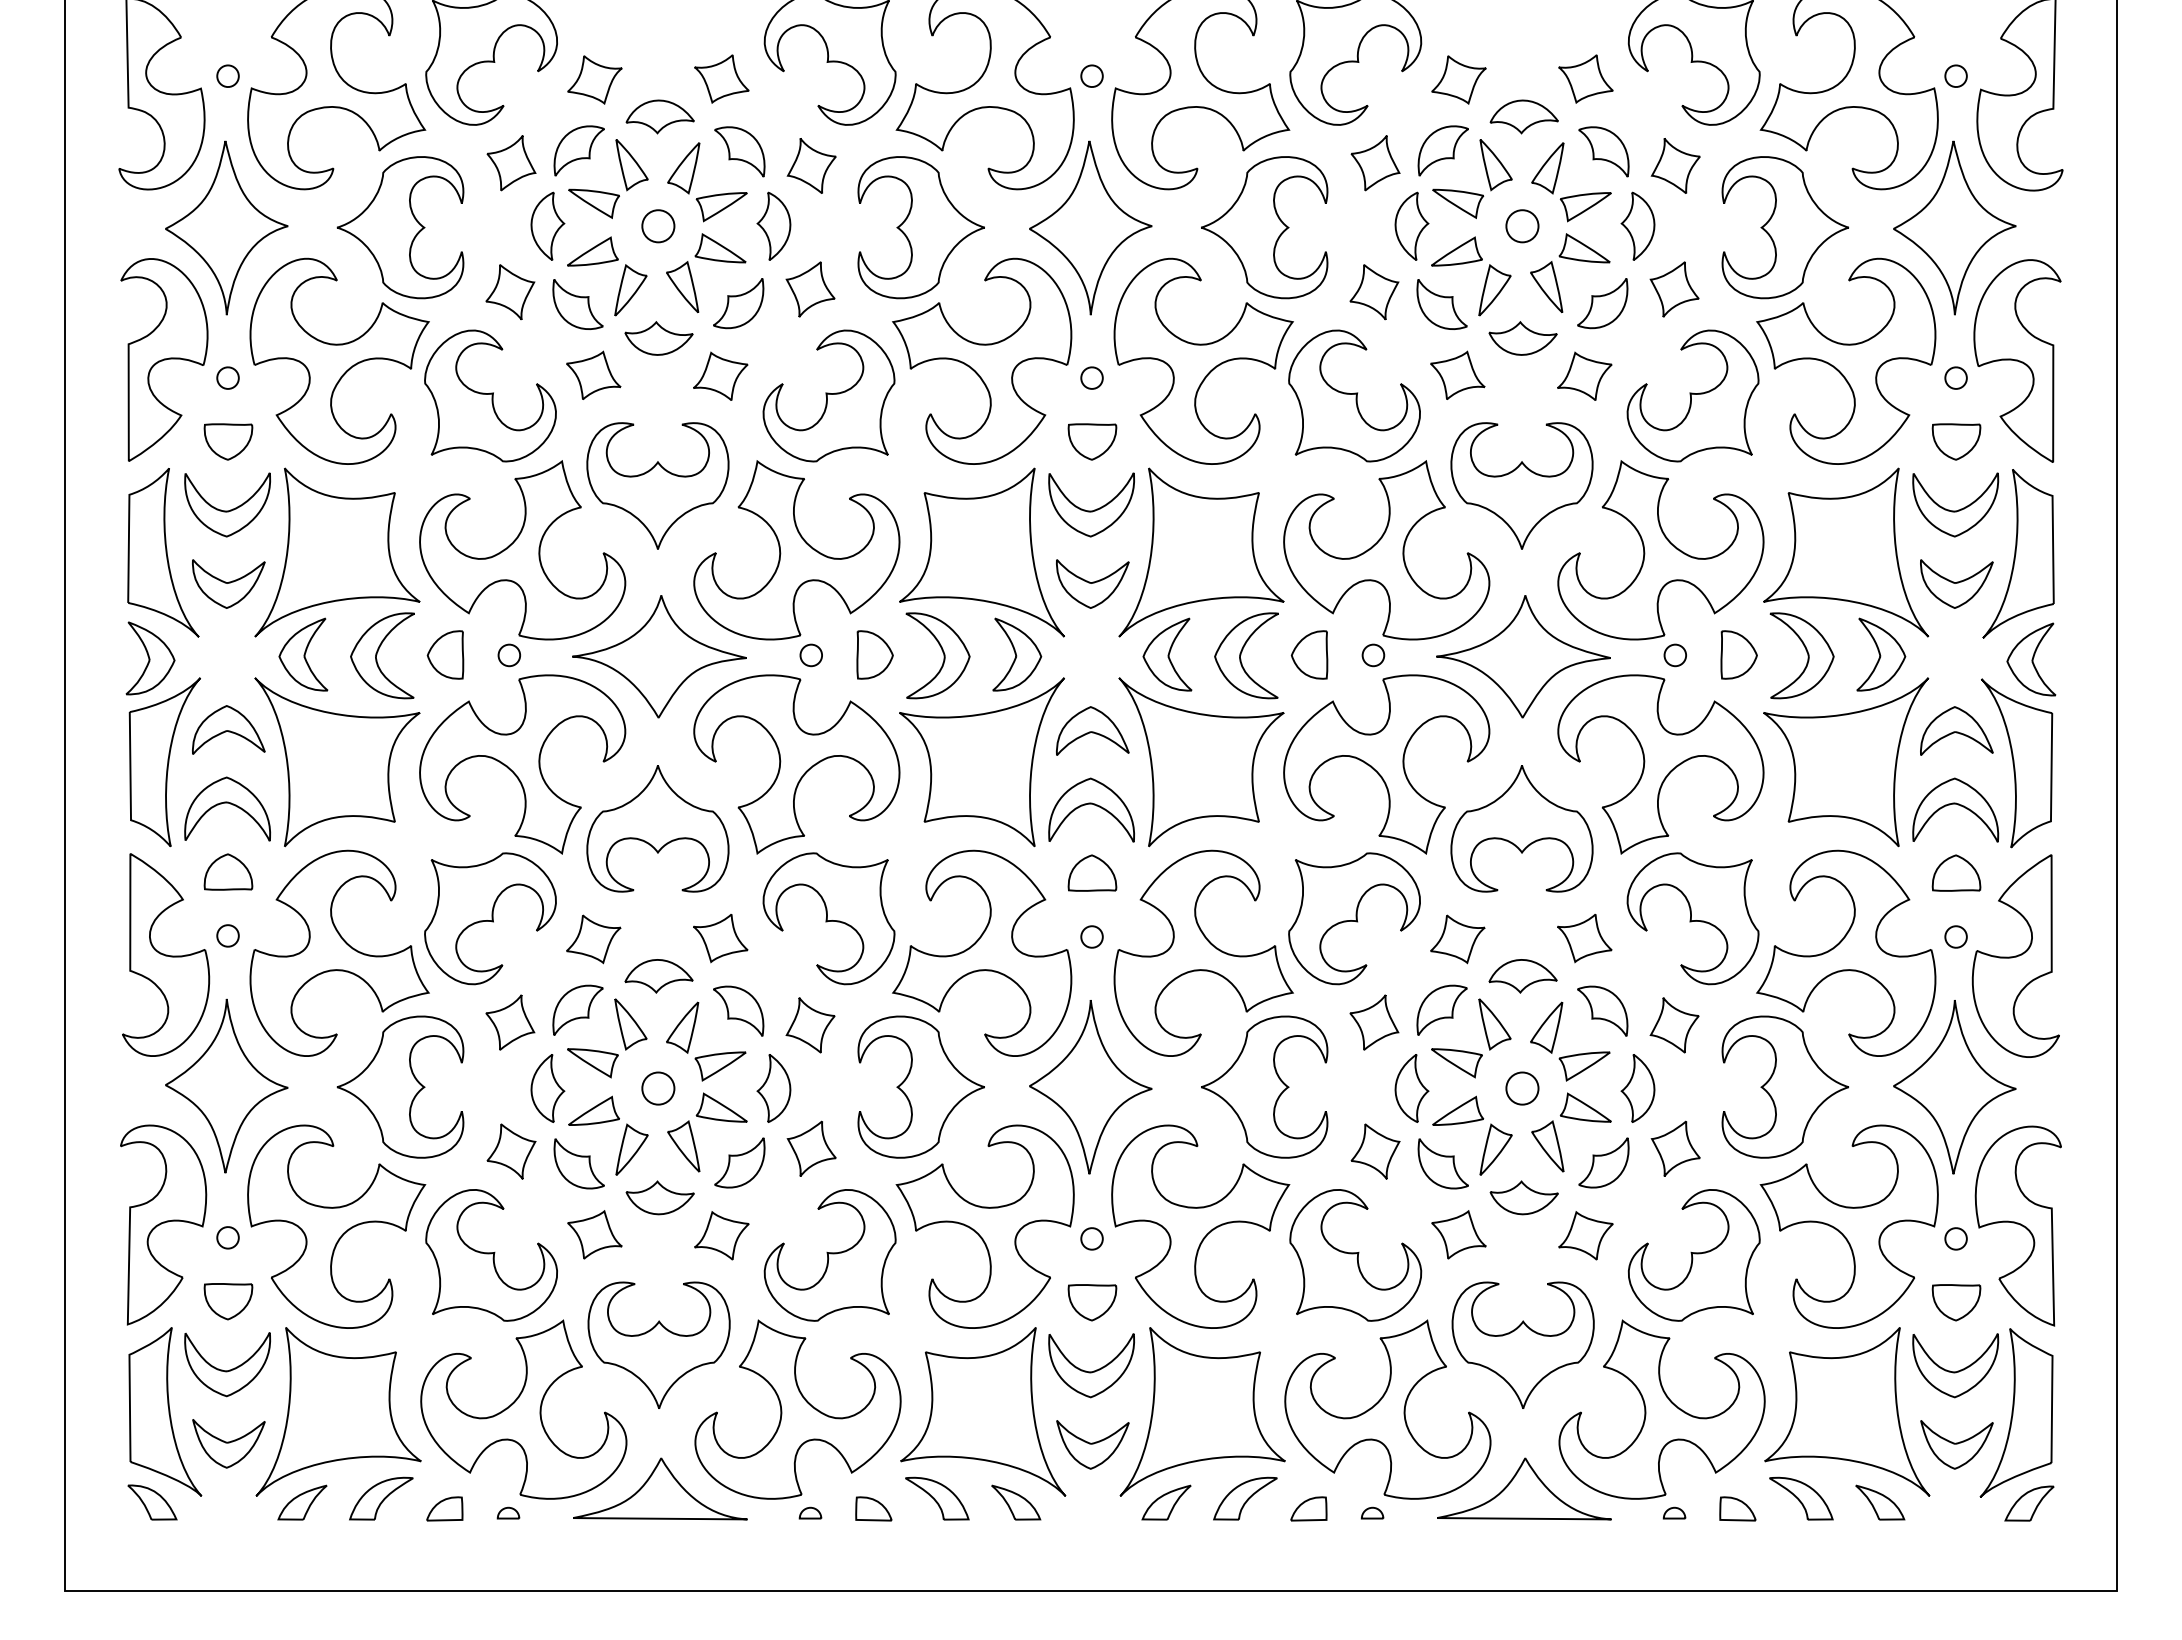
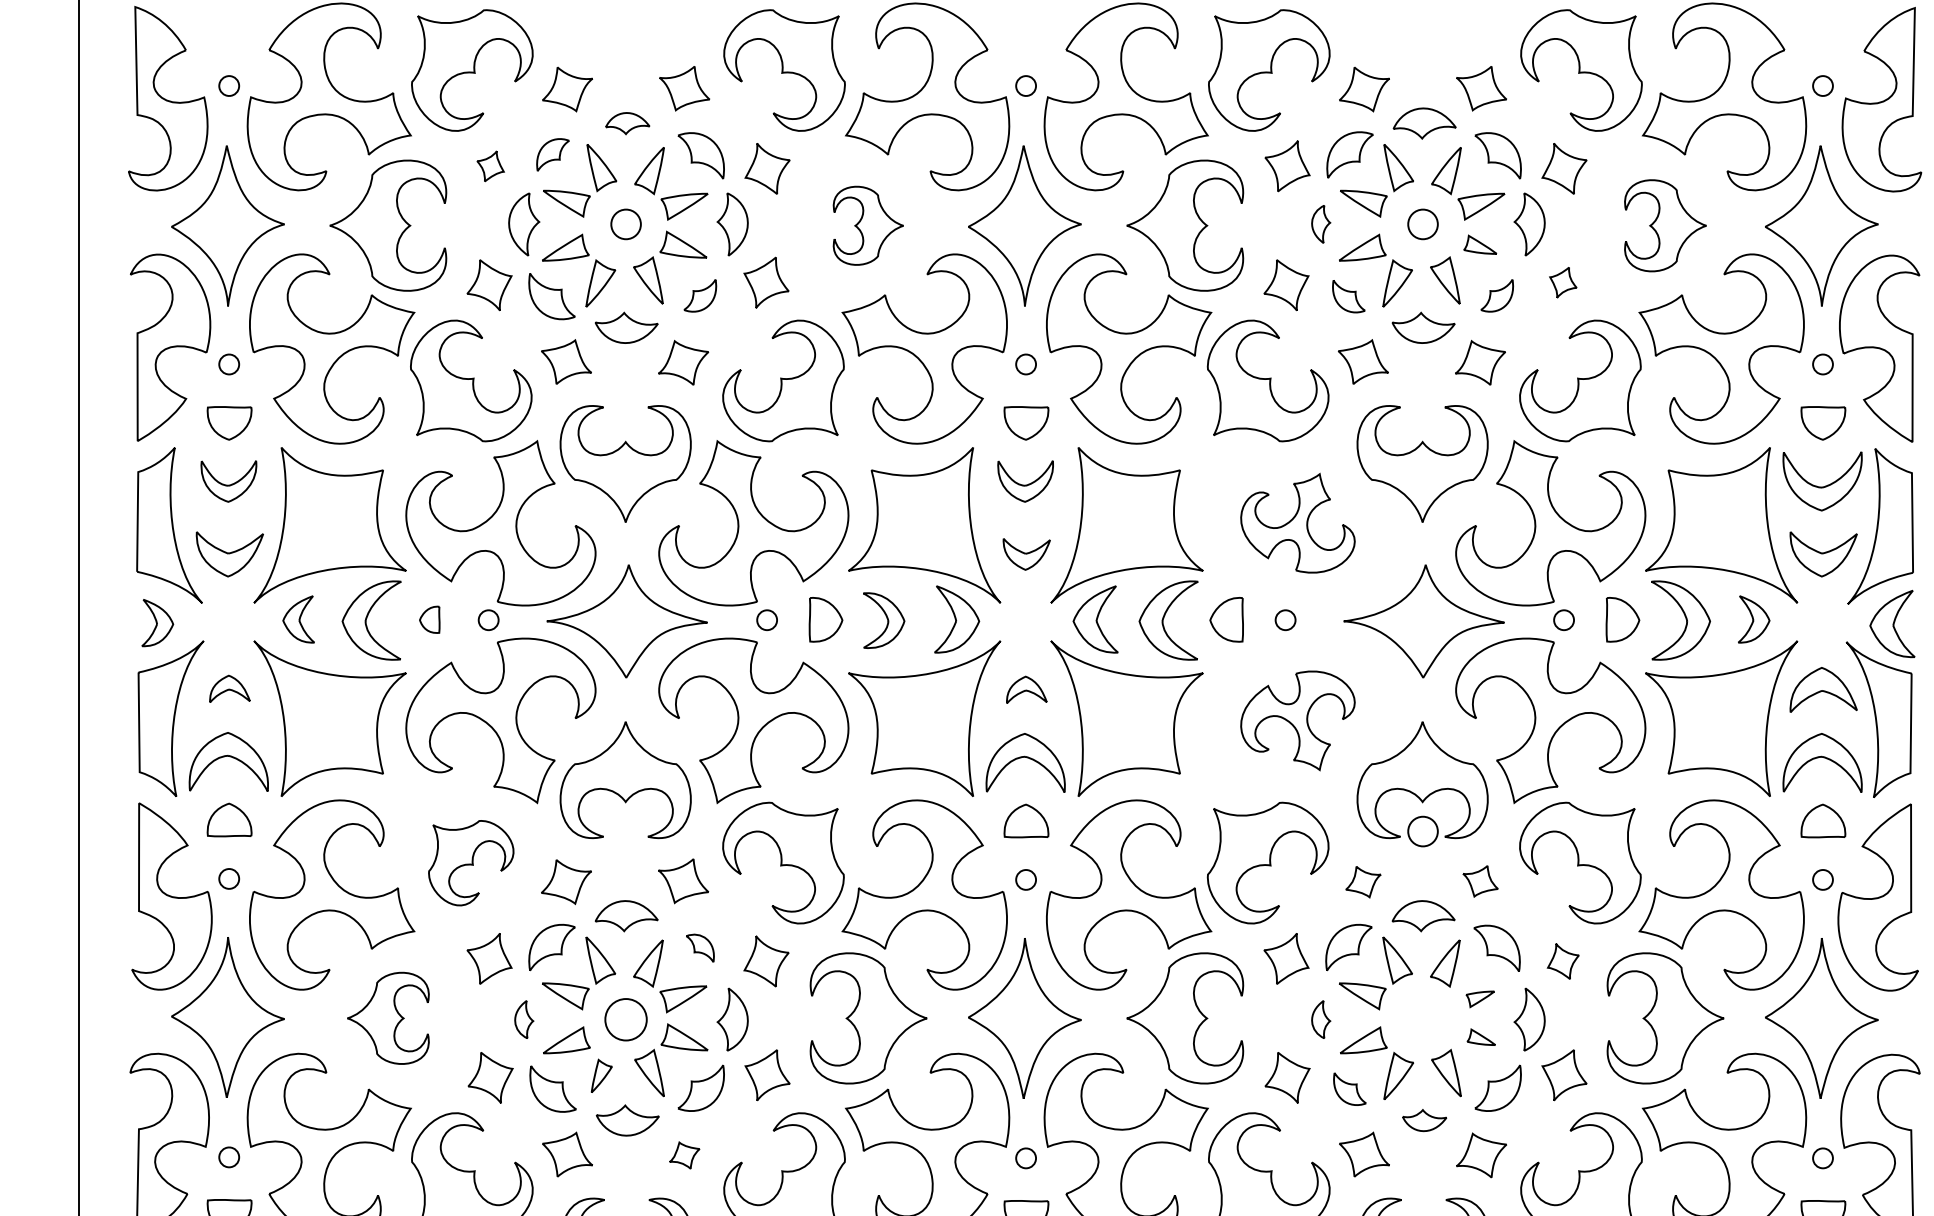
part: (659, 116) -> (627, 123), size x0.7
part: (578, 150) -> (552, 154), size x0.7
part: (511, 163) -> (490, 166), size x0.6
part: (1411, 225) -> (1320, 223), size x0.6
part: (920, 227) -> (867, 225), size x0.6
part: (1785, 227) -> (1665, 225), size x0.7
part: (1584, 248) -> (1480, 244), size x0.7
part: (1674, 289) -> (1563, 282), size x0.6
part: (738, 303) -> (700, 295), size x0.7
part: (1602, 303) -> (1496, 295), size x0.7
part: (1441, 304) -> (1348, 296), size x0.7
part: (227, 504) -> (228, 481), size x0.7
part: (1091, 504) -> (1025, 481), size x0.7
part: (1386, 550) -> (1297, 523), size x0.6
part: (1092, 583) -> (1026, 553), size x0.7
part: (303, 654) -> (298, 619), size x0.7
part: (445, 654) -> (429, 619), size x0.6
part: (1881, 654) -> (1754, 619), size x0.7
part: (937, 655) -> (883, 620), size x0.7
part: (150, 658) -> (157, 623), size x0.7
part: (228, 729) -> (229, 688), size x0.6
part: (1092, 730) -> (1026, 689), size x0.6
part: (1386, 764) -> (1297, 720), size x0.6
part: (490, 918) -> (471, 862), size x0.7
part: (1584, 938) -> (1480, 881), size x0.7
part: (1457, 939) -> (1363, 882), size x0.7
part: (738, 1010) -> (700, 947), size x0.6
part: (1674, 1025) -> (1563, 961), size x0.7
part: (1584, 1066) -> (1480, 999), size x0.6
part: (400, 1086) -> (388, 1017), size x0.7
part: (547, 1088) -> (523, 1019), size x0.6
part: (658, 1088) -> (626, 1019), size x1.4
part: (1411, 1088) -> (1320, 1019), size x0.6
part: (1522, 1088) -> (1423, 831), moved
part: (1585, 1107) -> (1481, 1037), size x0.6
part: (631, 1149) -> (601, 1075), size x0.7
part: (1442, 1163) -> (1349, 1088), size x0.7
part: (1523, 1197) -> (1424, 1120), size x0.7
part: (721, 1235) -> (684, 1155), size x0.6

